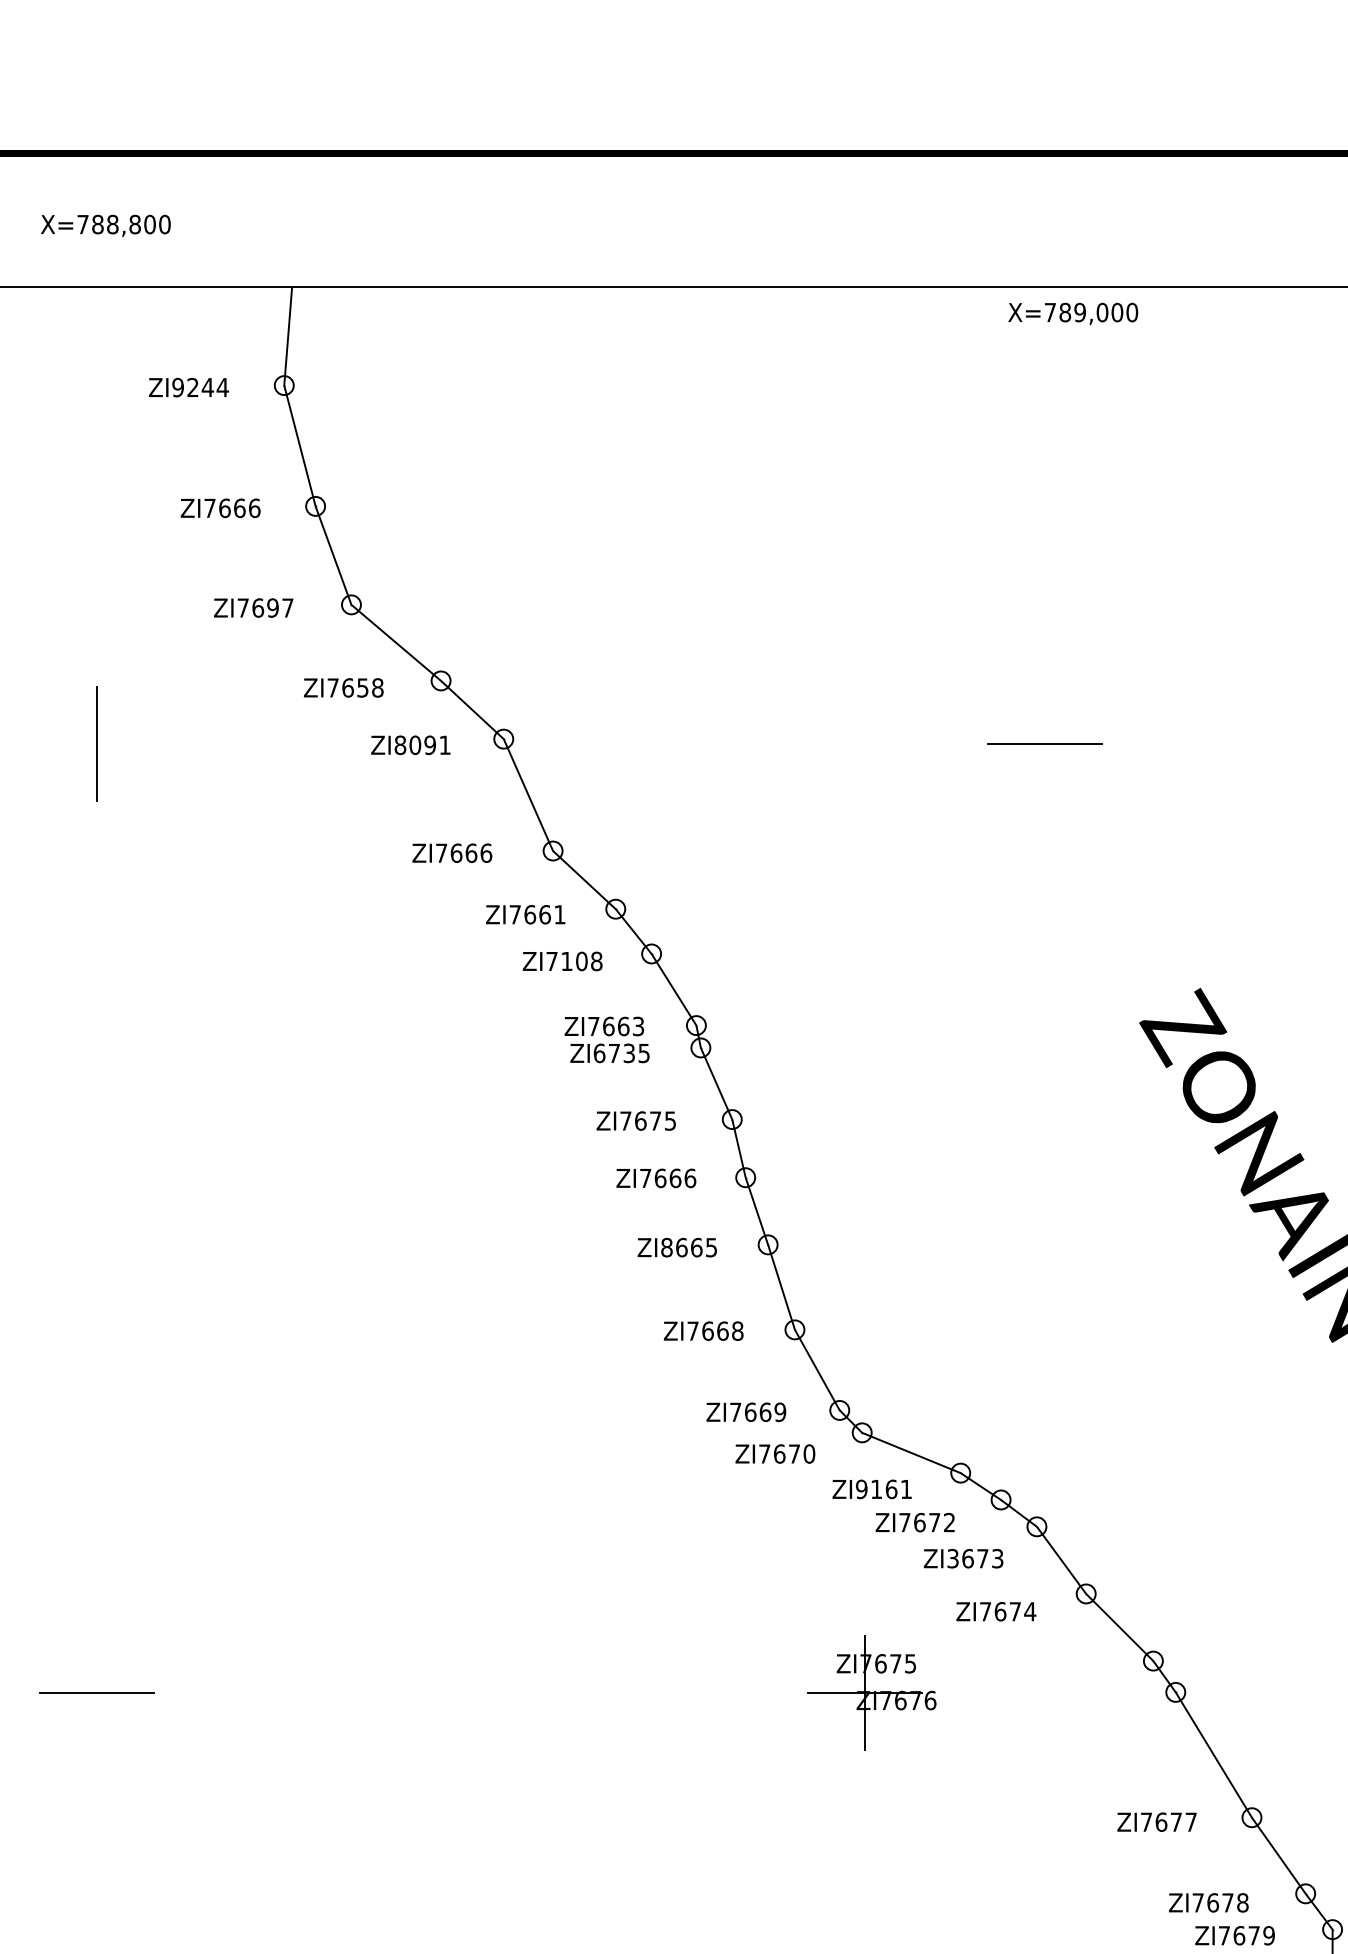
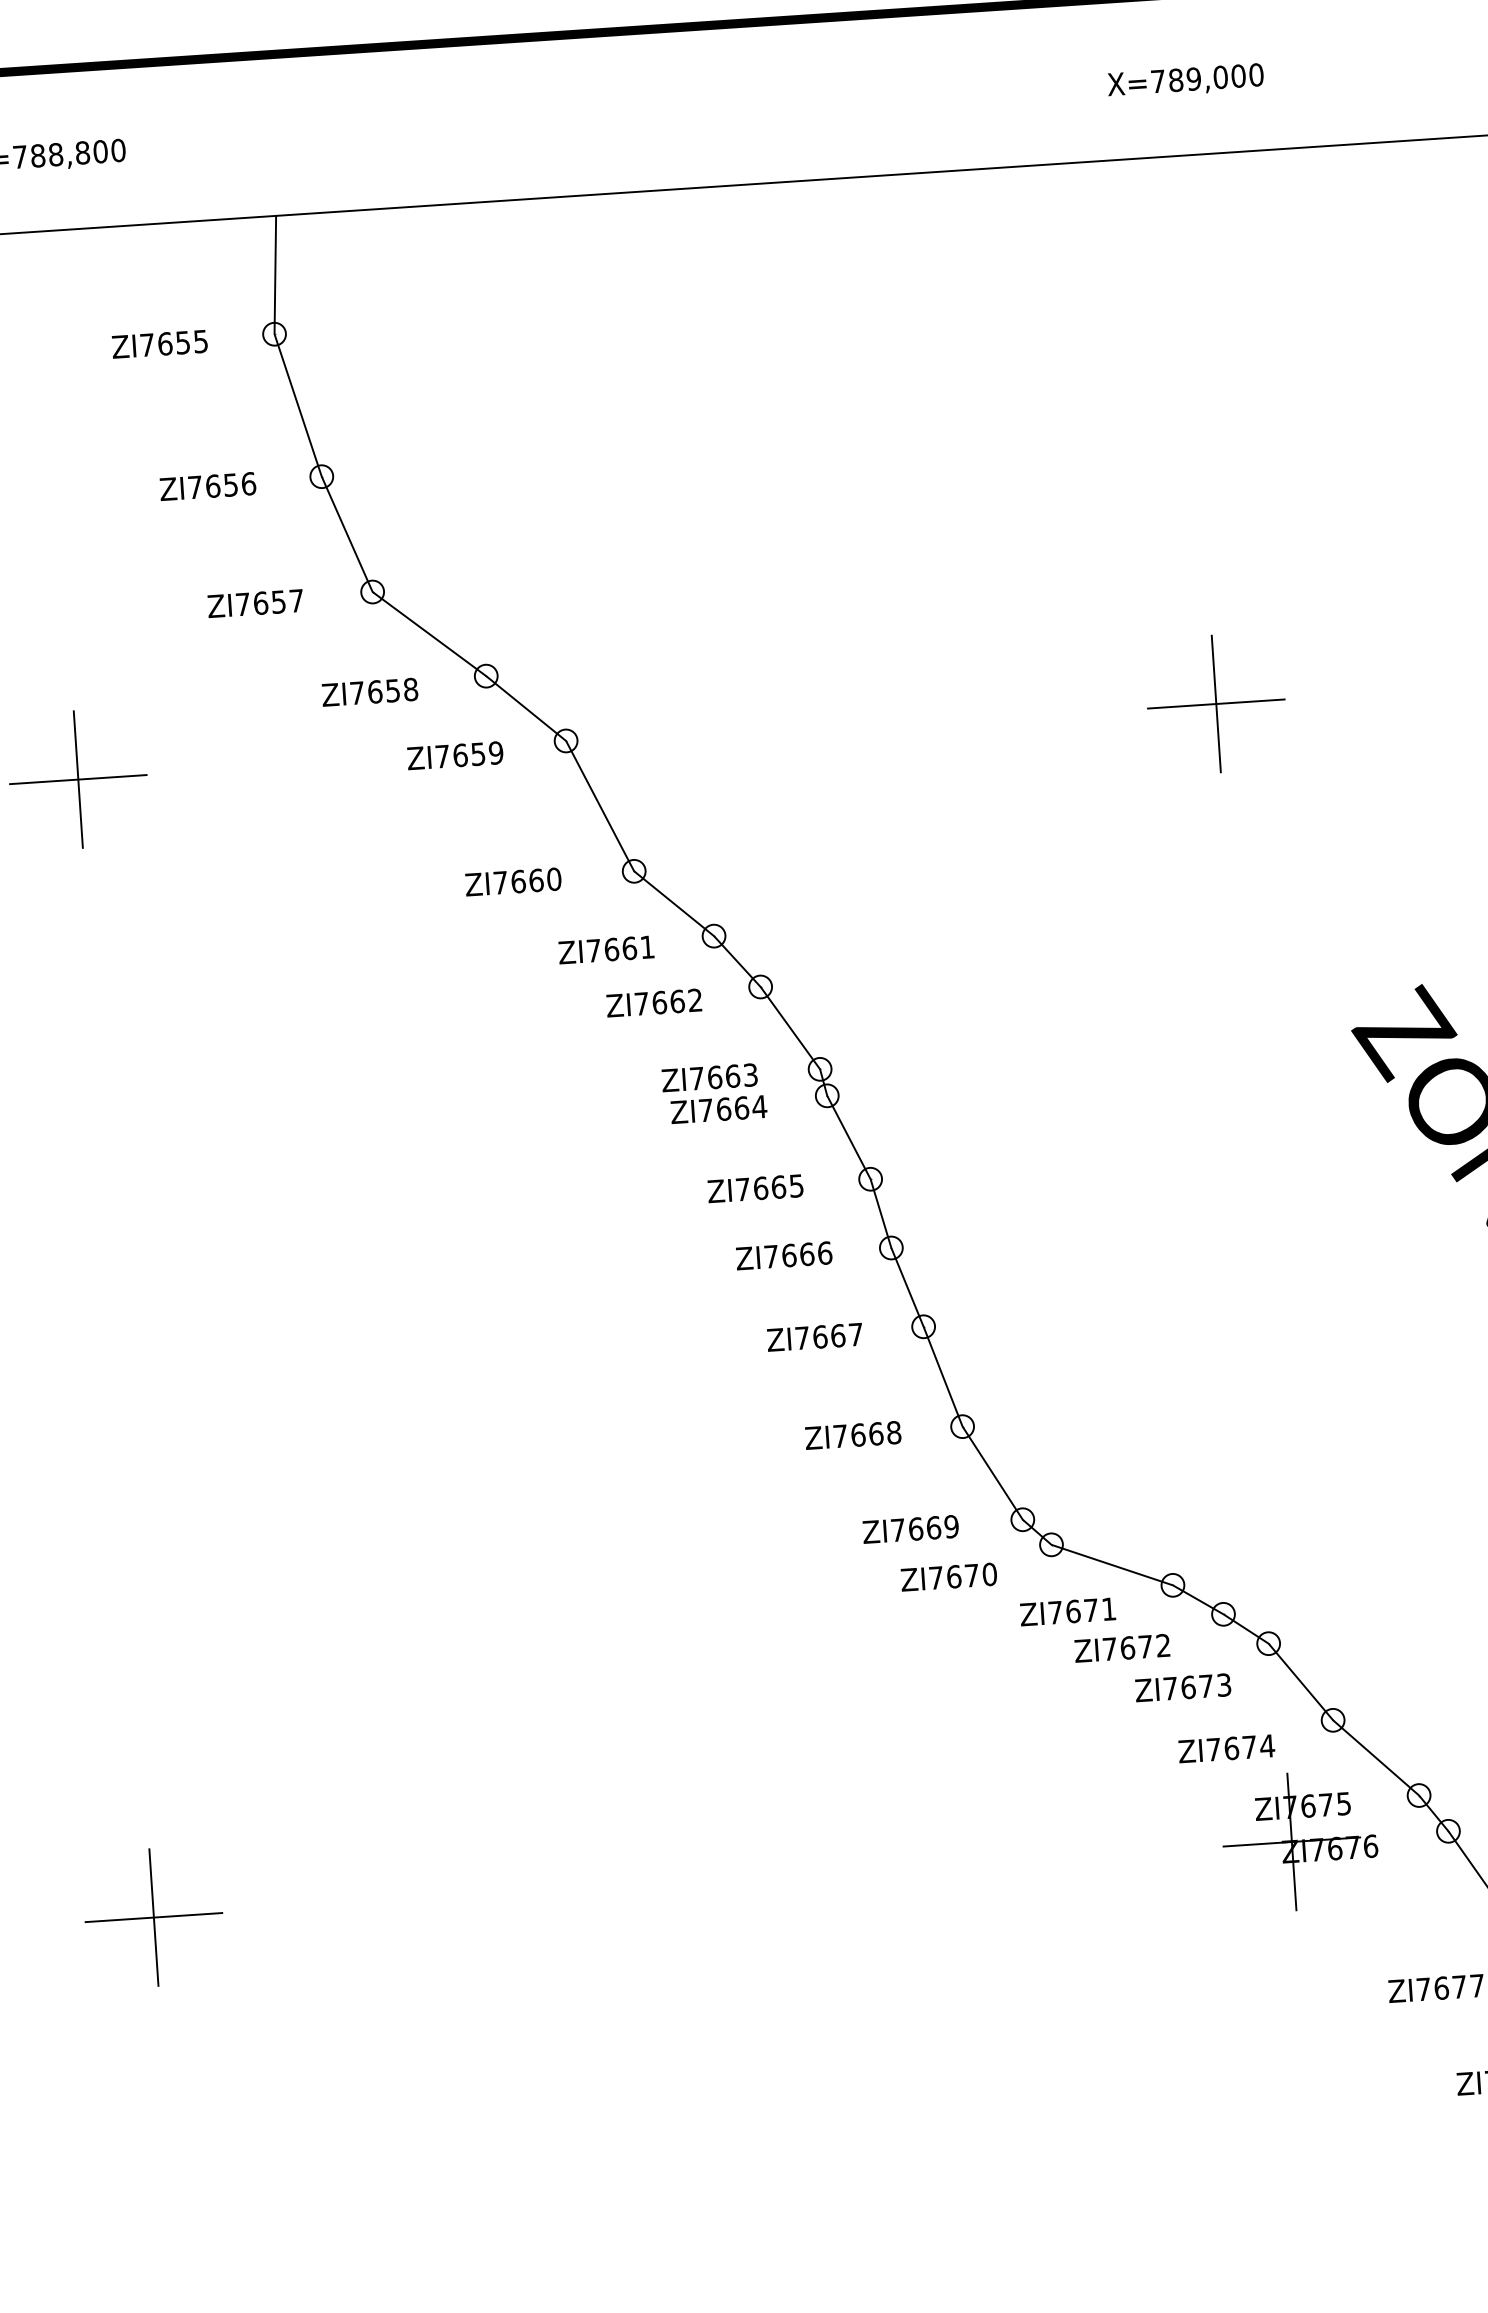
text: (1073, 313) -> (1186, 80), moved
text: (200, 387) -> (174, 343), ZI9244 -> ZI7655
text: (239, 508) -> (230, 485), ZI7666 -> ZI7656
text: (272, 607) -> (278, 601), ZI7697 -> ZI7657
line: (96, 744) -> (77, 779), added
line: (1045, 744) -> (1216, 704), added
text: (422, 745) -> (469, 755), ZI8091 -> ZI7659
text: (486, 852) -> (554, 878), ZI7666 -> ZI7660
text: (581, 961) -> (677, 1001), ZI7108 -> ZI7662
text: (621, 1053) -> (732, 1108), ZI6735 -> ZI7664
text: (655, 1120) -> (778, 1186), ZI7675 -> ZI7665
text: (688, 1247) -> (828, 1336), ZI8665 -> ZI7667
text: (876, 1489) -> (1073, 1611), ZI9161 -> ZI7671
text: (952, 1558) -> (1169, 1688), ZI3673 -> ZI7673
line: (96, 1692) -> (153, 1917), added
part: (871, 1692) -> (1299, 1841), moved

